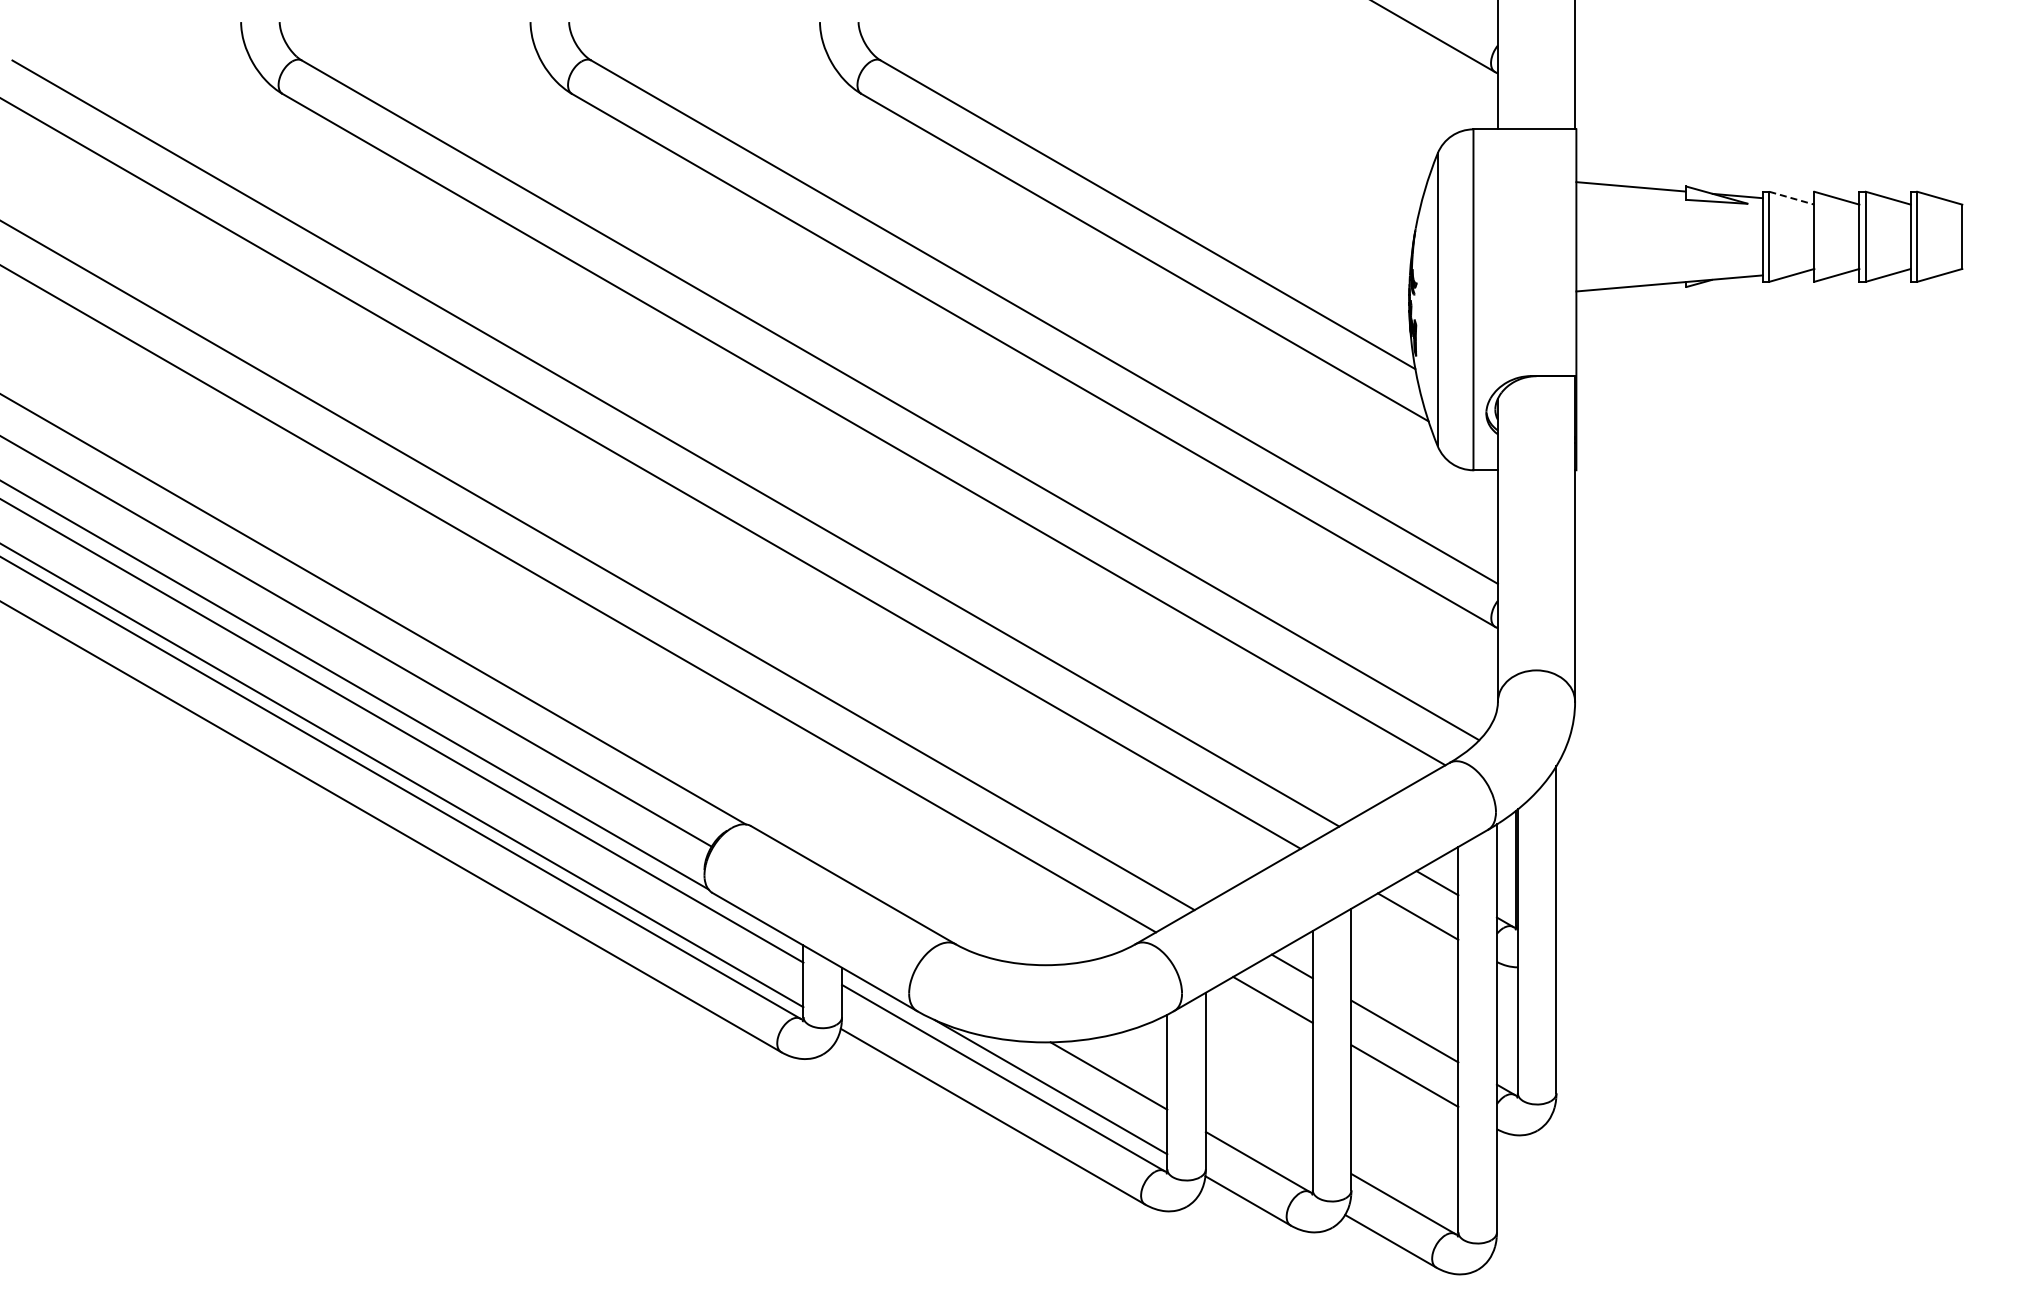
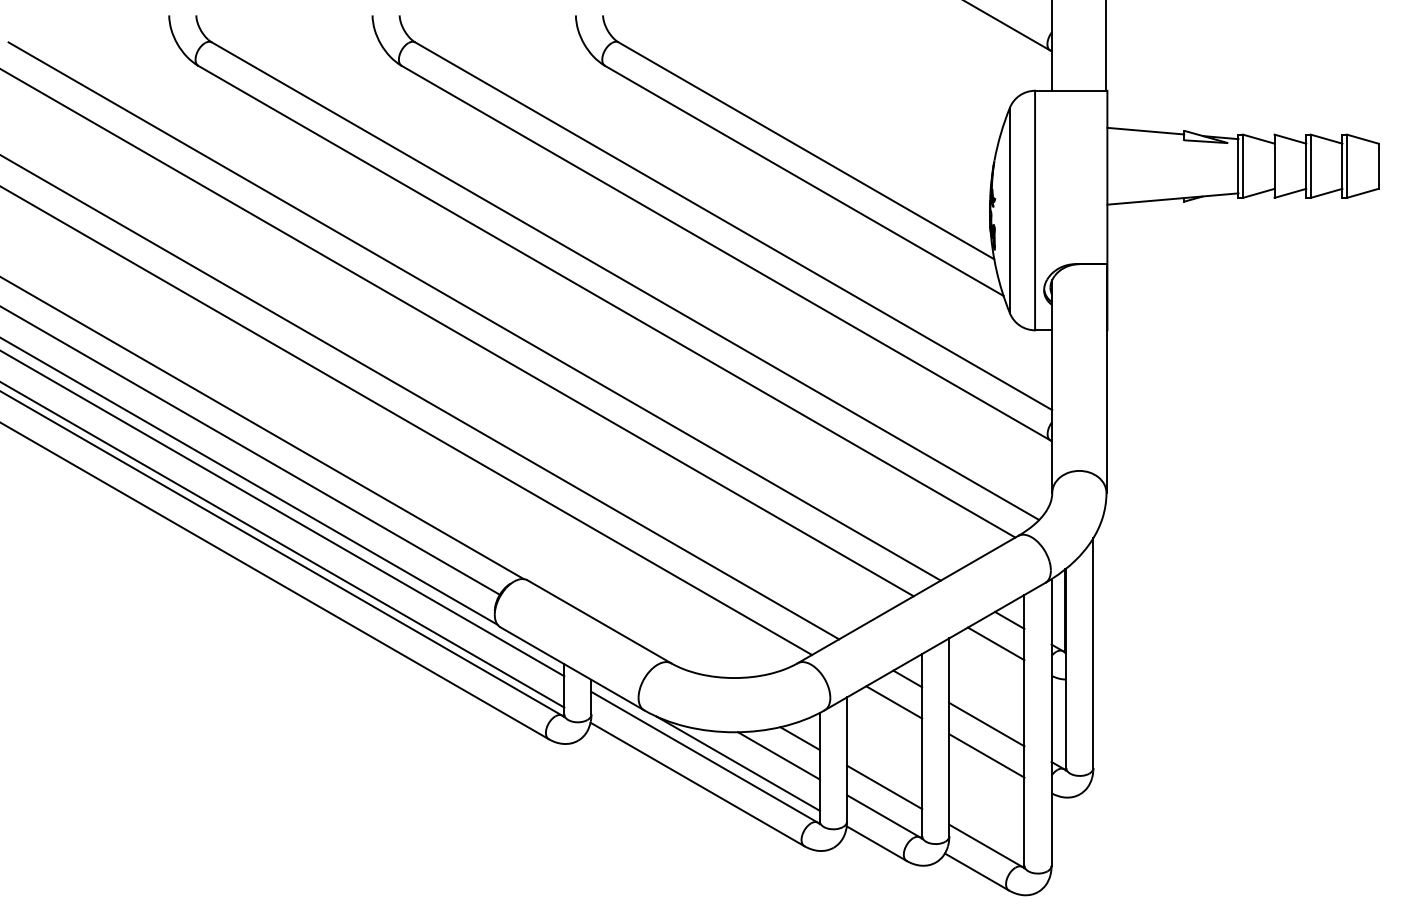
line: (1792, 198) -> (1259, 139), dashed -> solid
line: (1138, 1051) -> (799, 738), added
line: (1258, 1120) -> (884, 787), added

